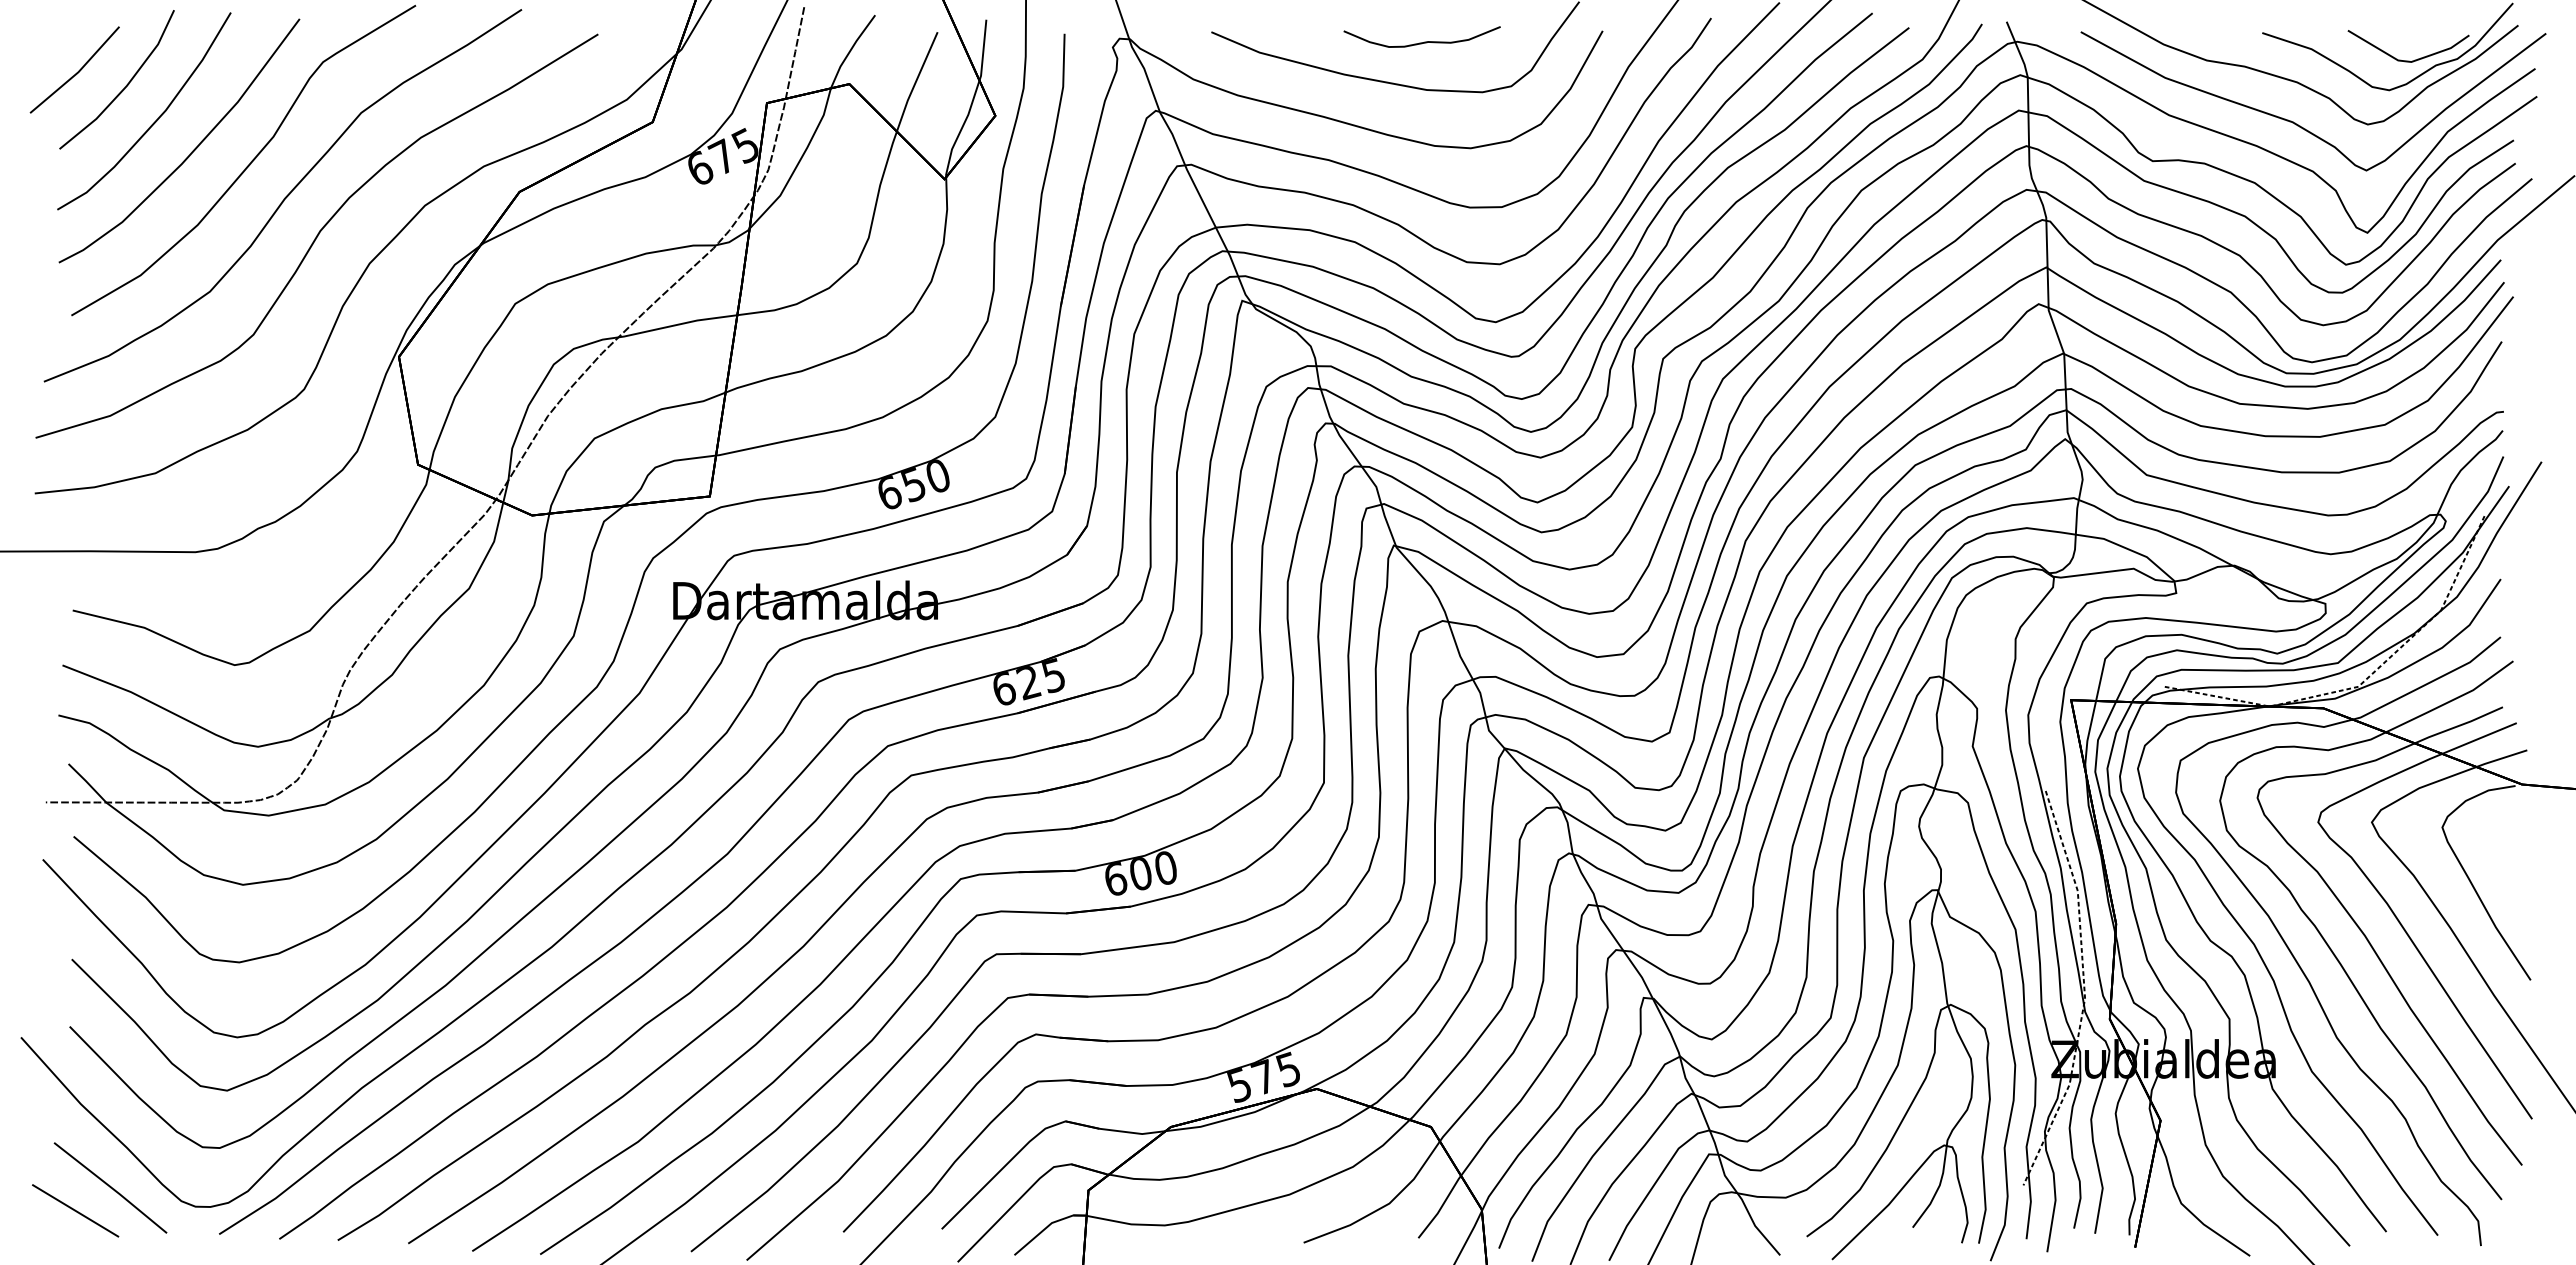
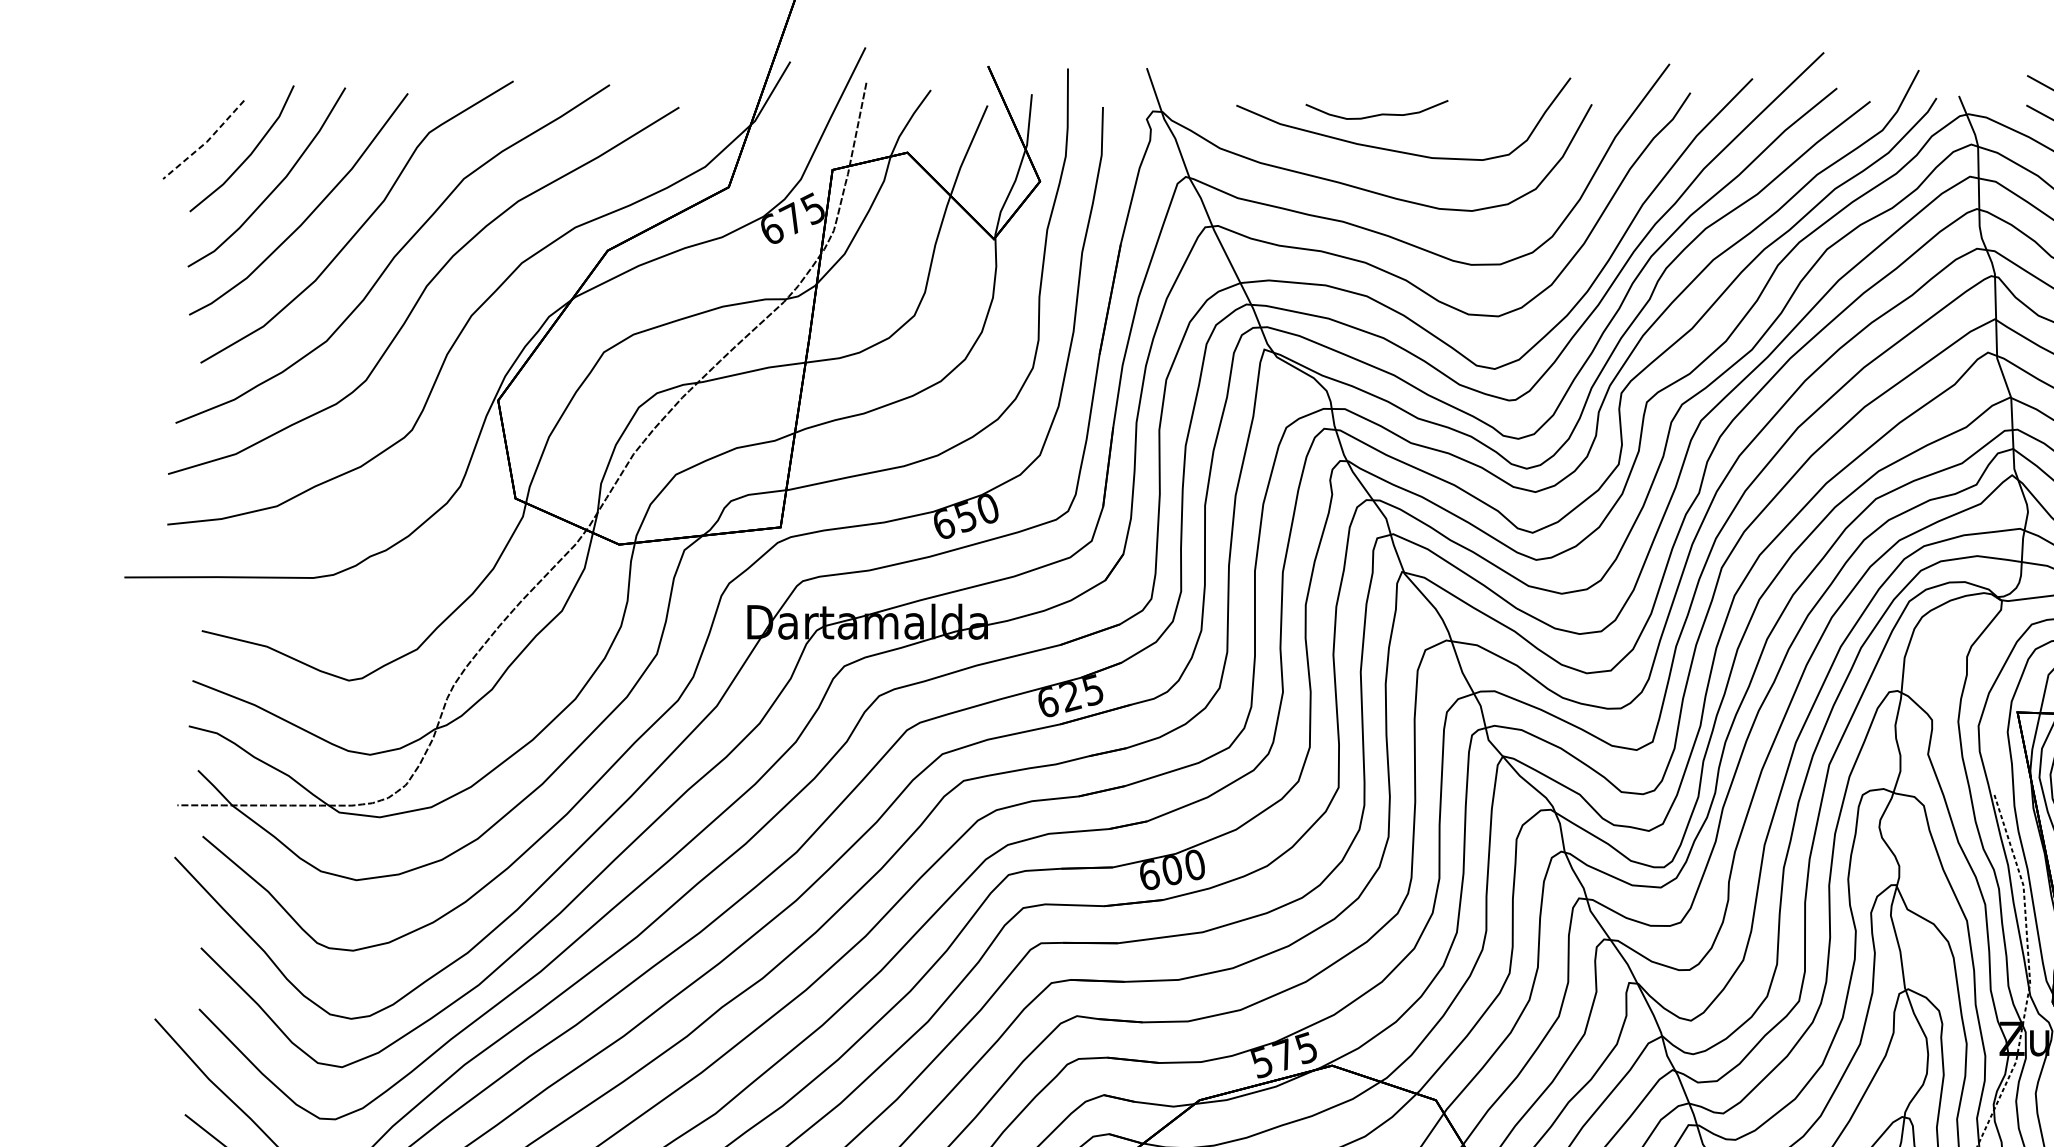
curve: (1424, 41) -> (1379, 113), moved
line: (77, 72) -> (206, 142), solid -> dashed

